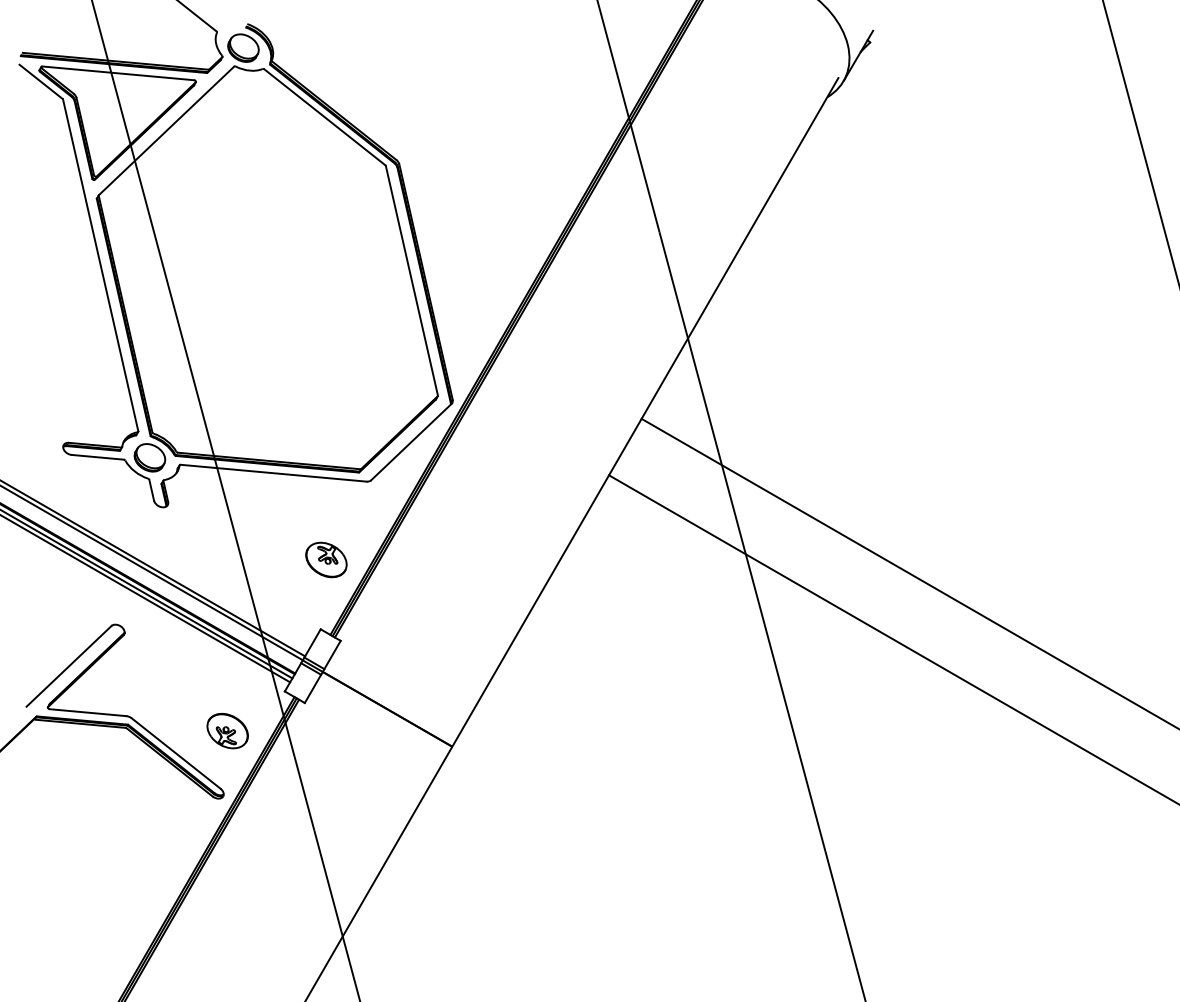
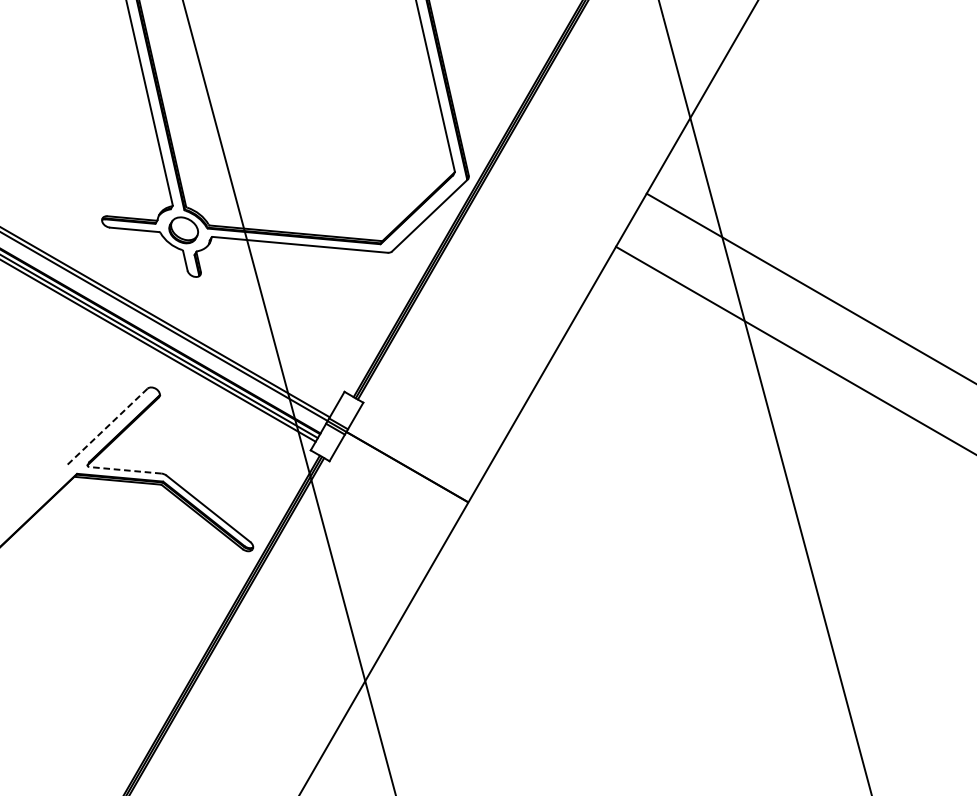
part: (326, 559) -> (349, 326), removed
line: (69, 666) -> (107, 426), solid -> dashed
line: (88, 712) -> (125, 470), solid -> dashed
part: (227, 730) -> (256, 487), removed

